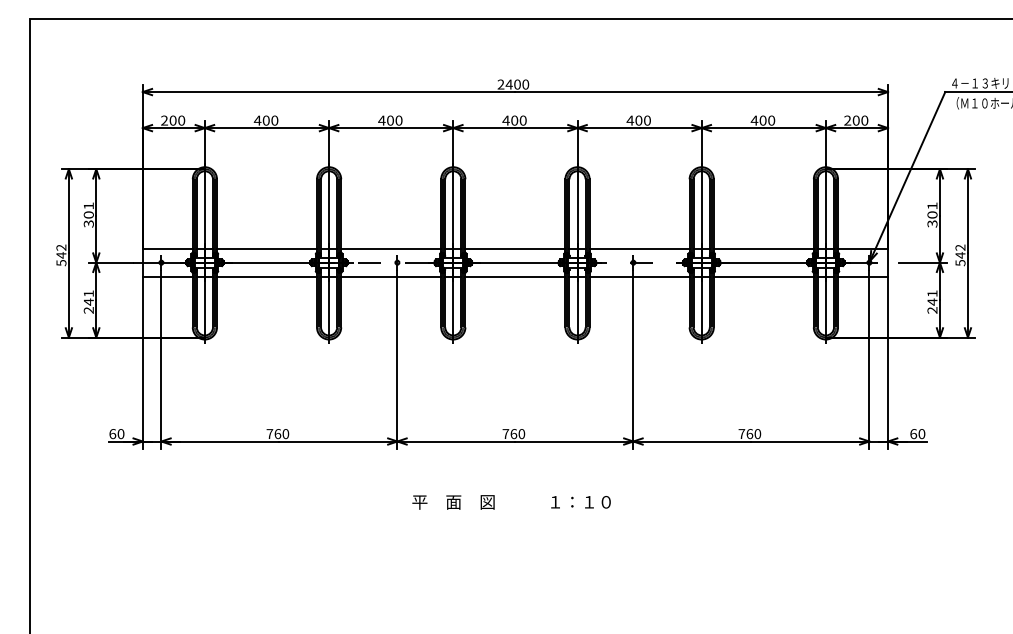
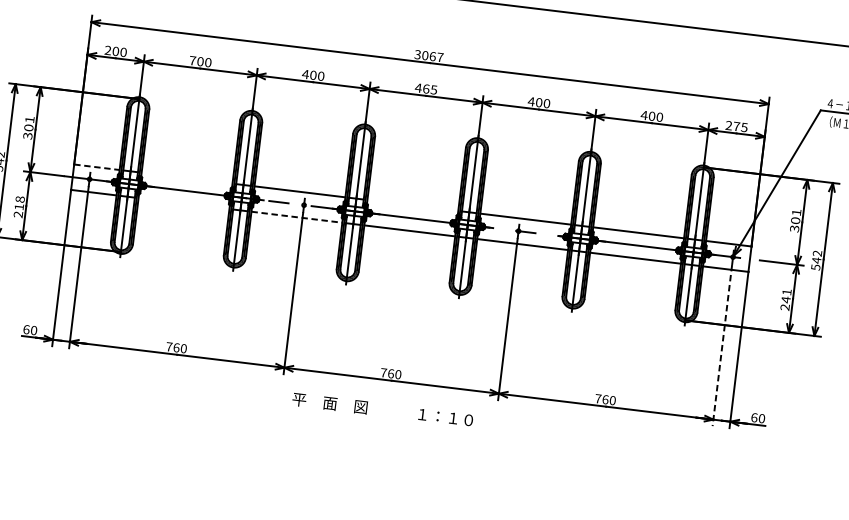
text: (513, 84) -> (429, 56), 2400 -> 3067
text: (257, 120) -> (192, 60), 400 -> 700
text: (518, 120) -> (429, 89), 400 -> 465
text: (860, 120) -> (740, 126), 200 -> 275
line: (167, 248) -> (96, 167), solid -> dashed
line: (267, 248) -> (187, 178), removed
line: (515, 248) -> (412, 205), removed
line: (267, 276) -> (184, 203), removed
line: (391, 276) -> (297, 217), solid -> dashed
text: (88, 297) -> (19, 202), 241 -> 218
line: (869, 359) -> (722, 345), solid -> dashed
text: (511, 502) -> (382, 410), moved

